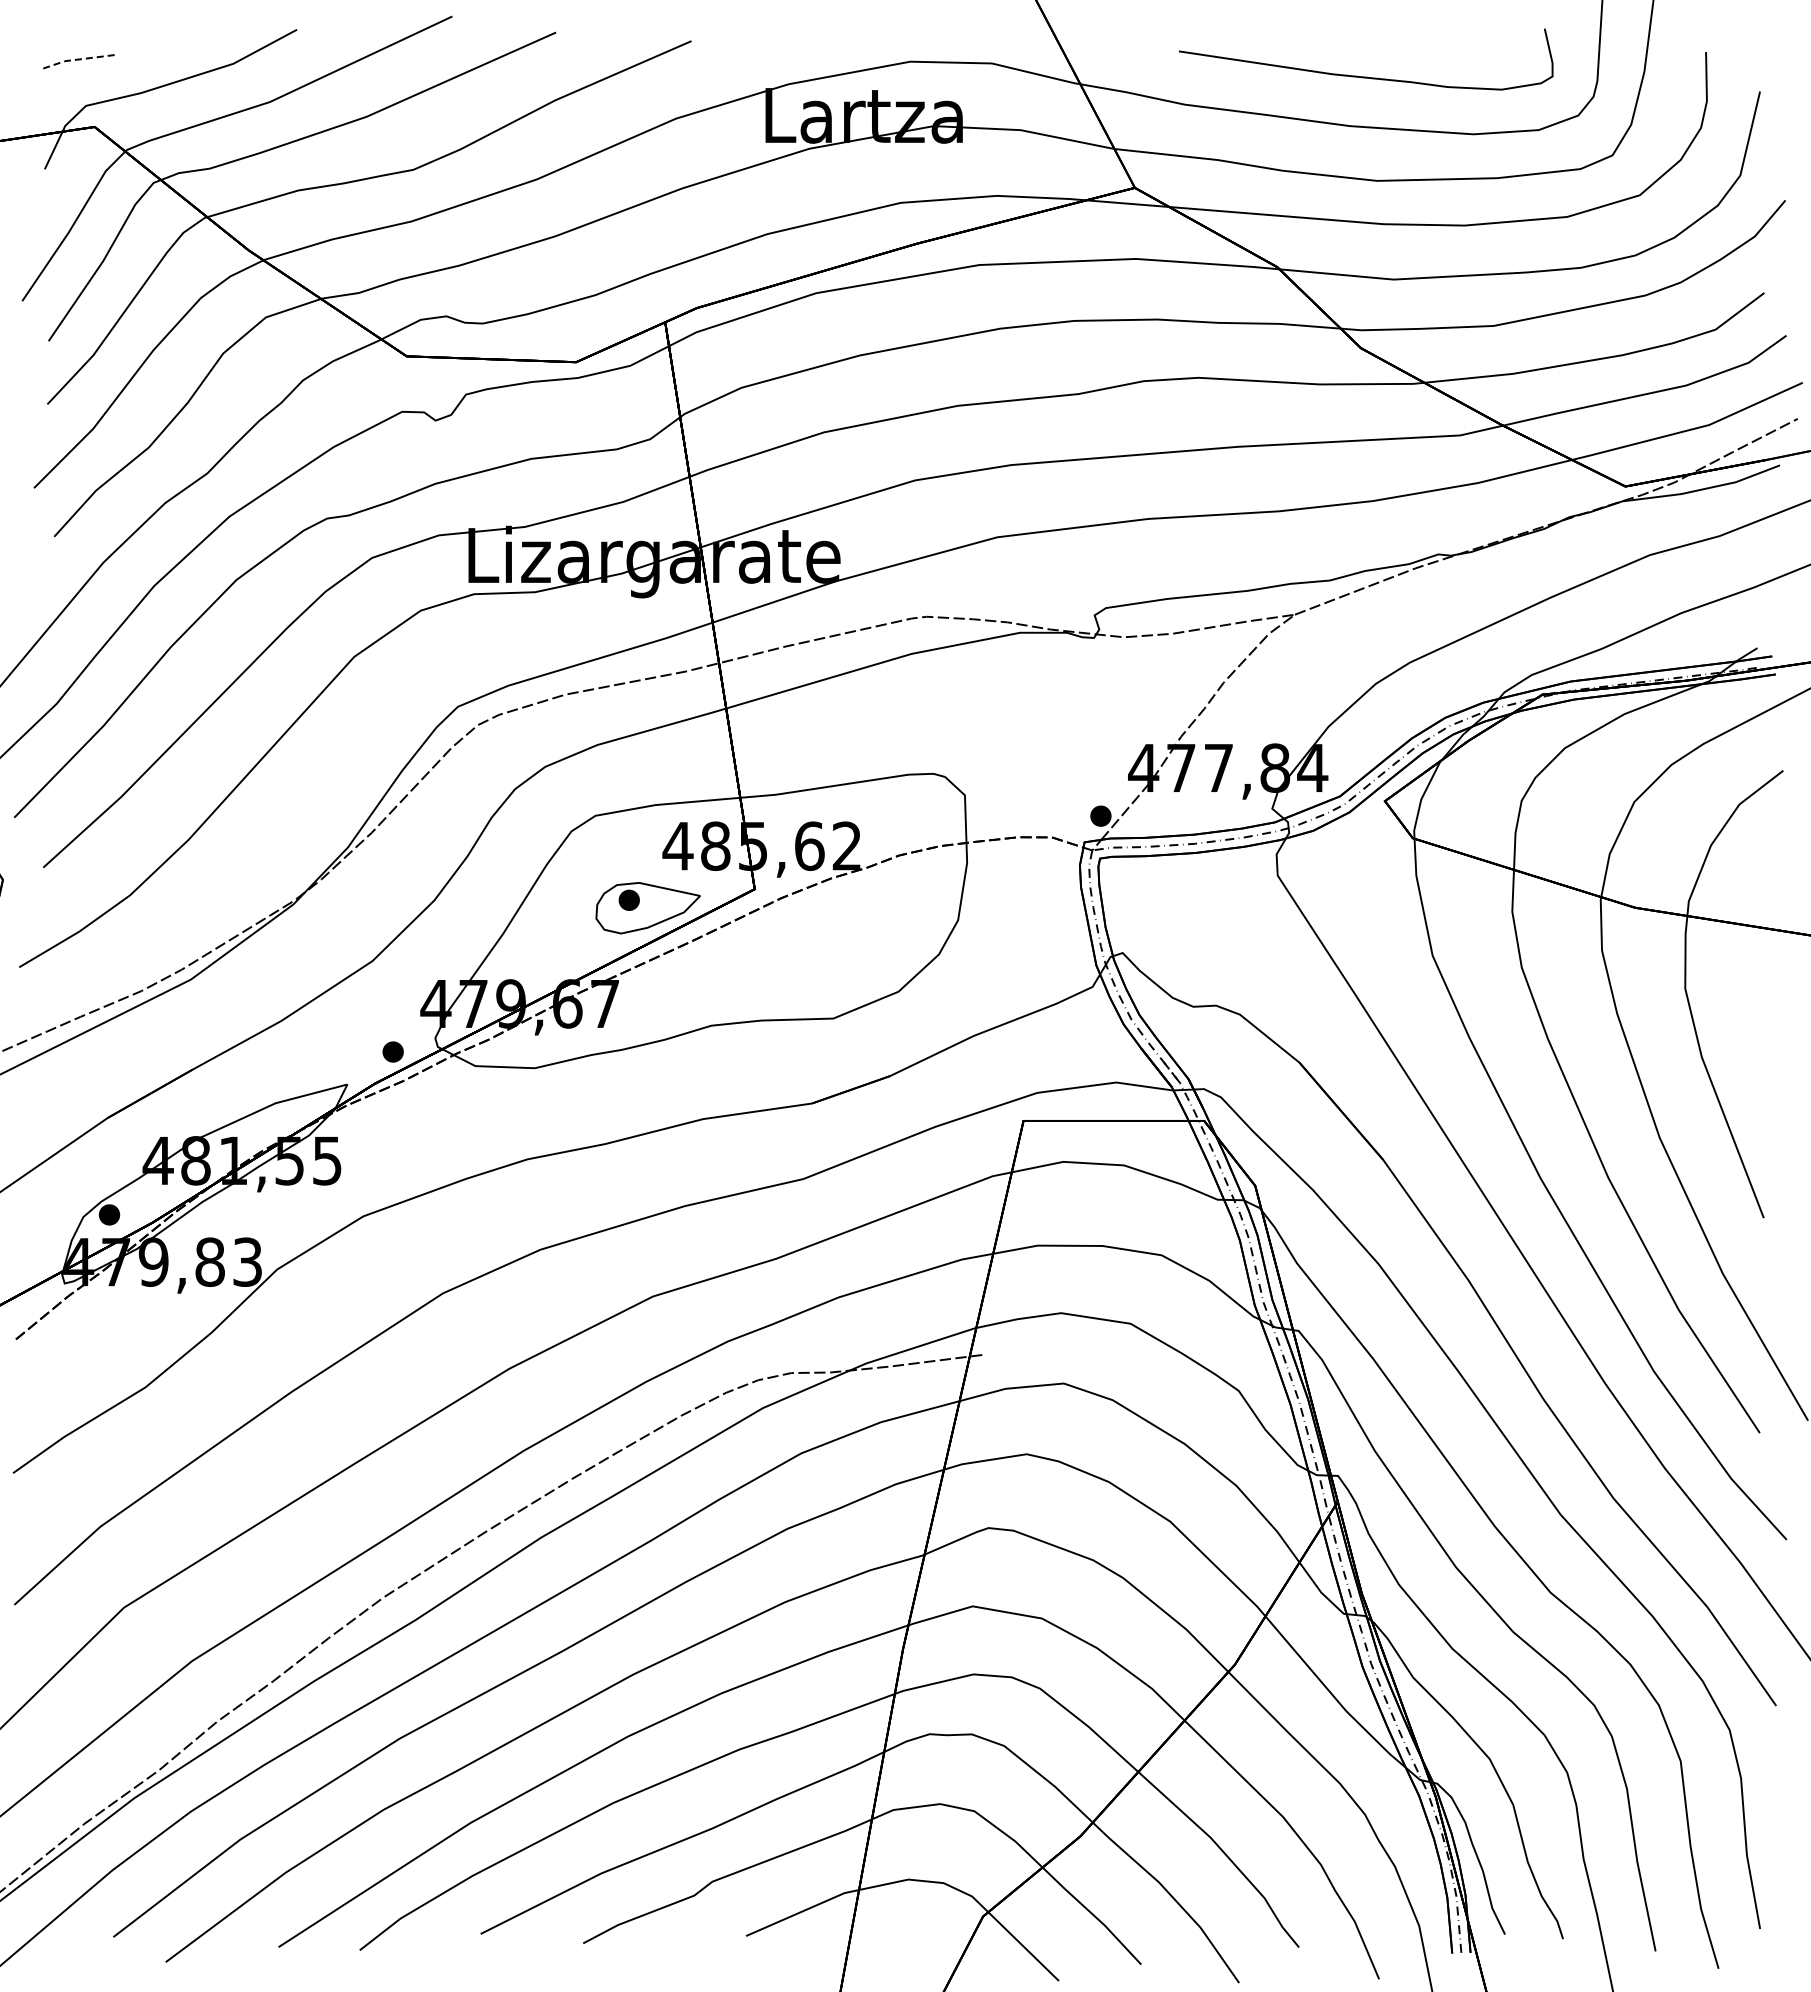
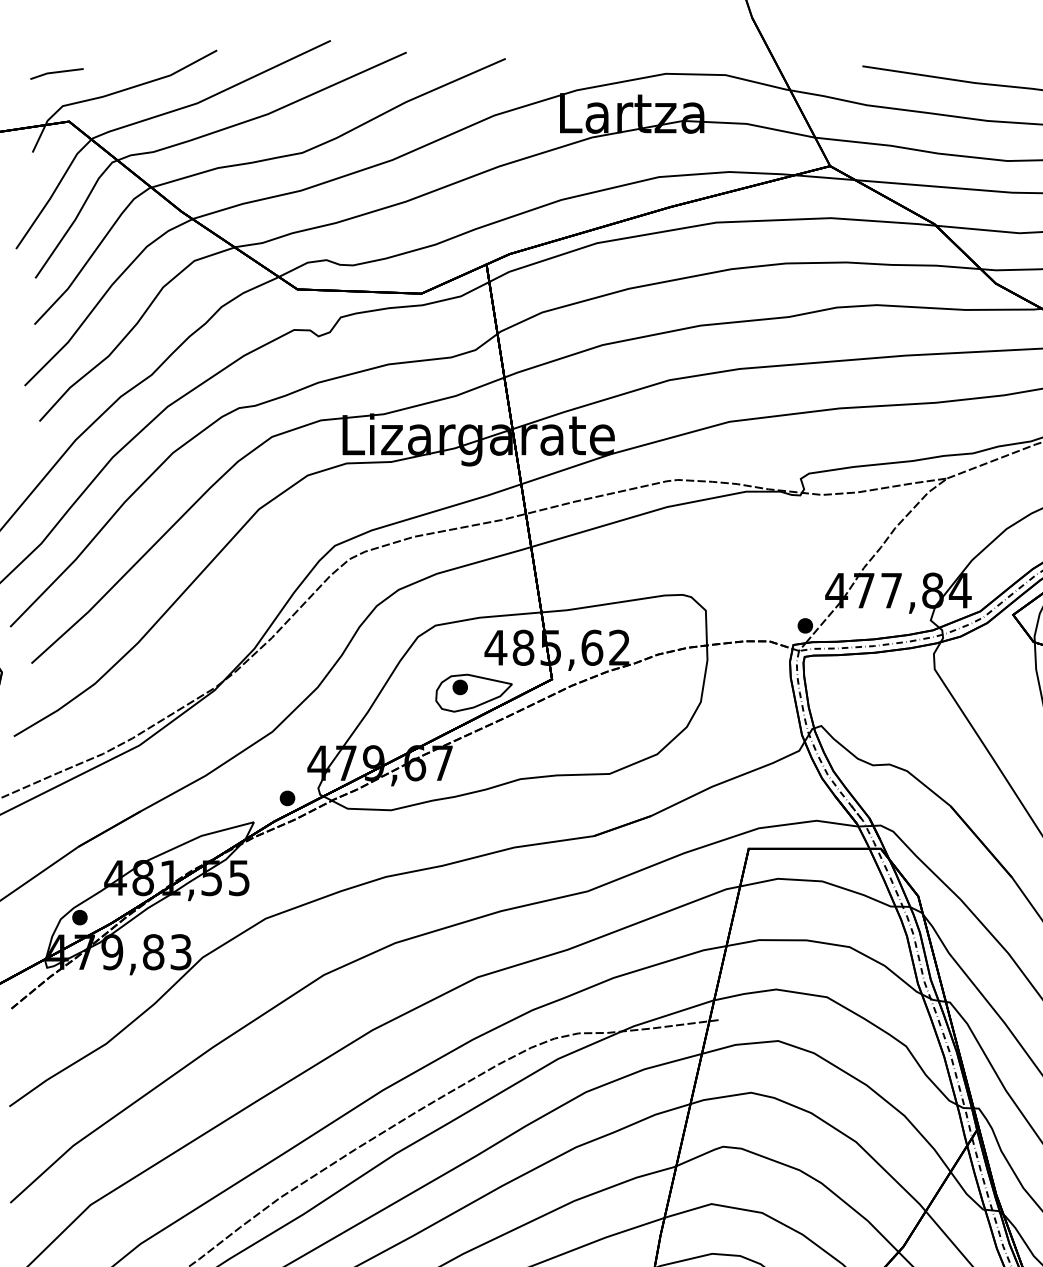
line: (76, 59) -> (55, 72), dashed -> solid

